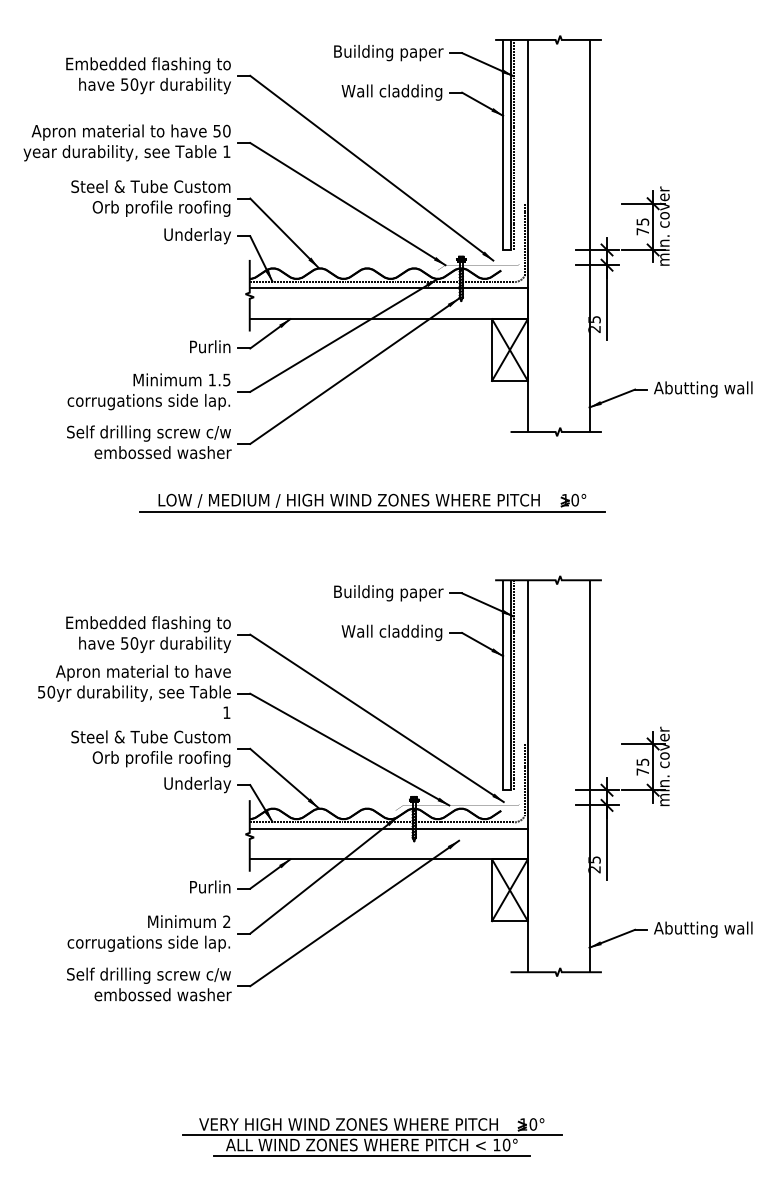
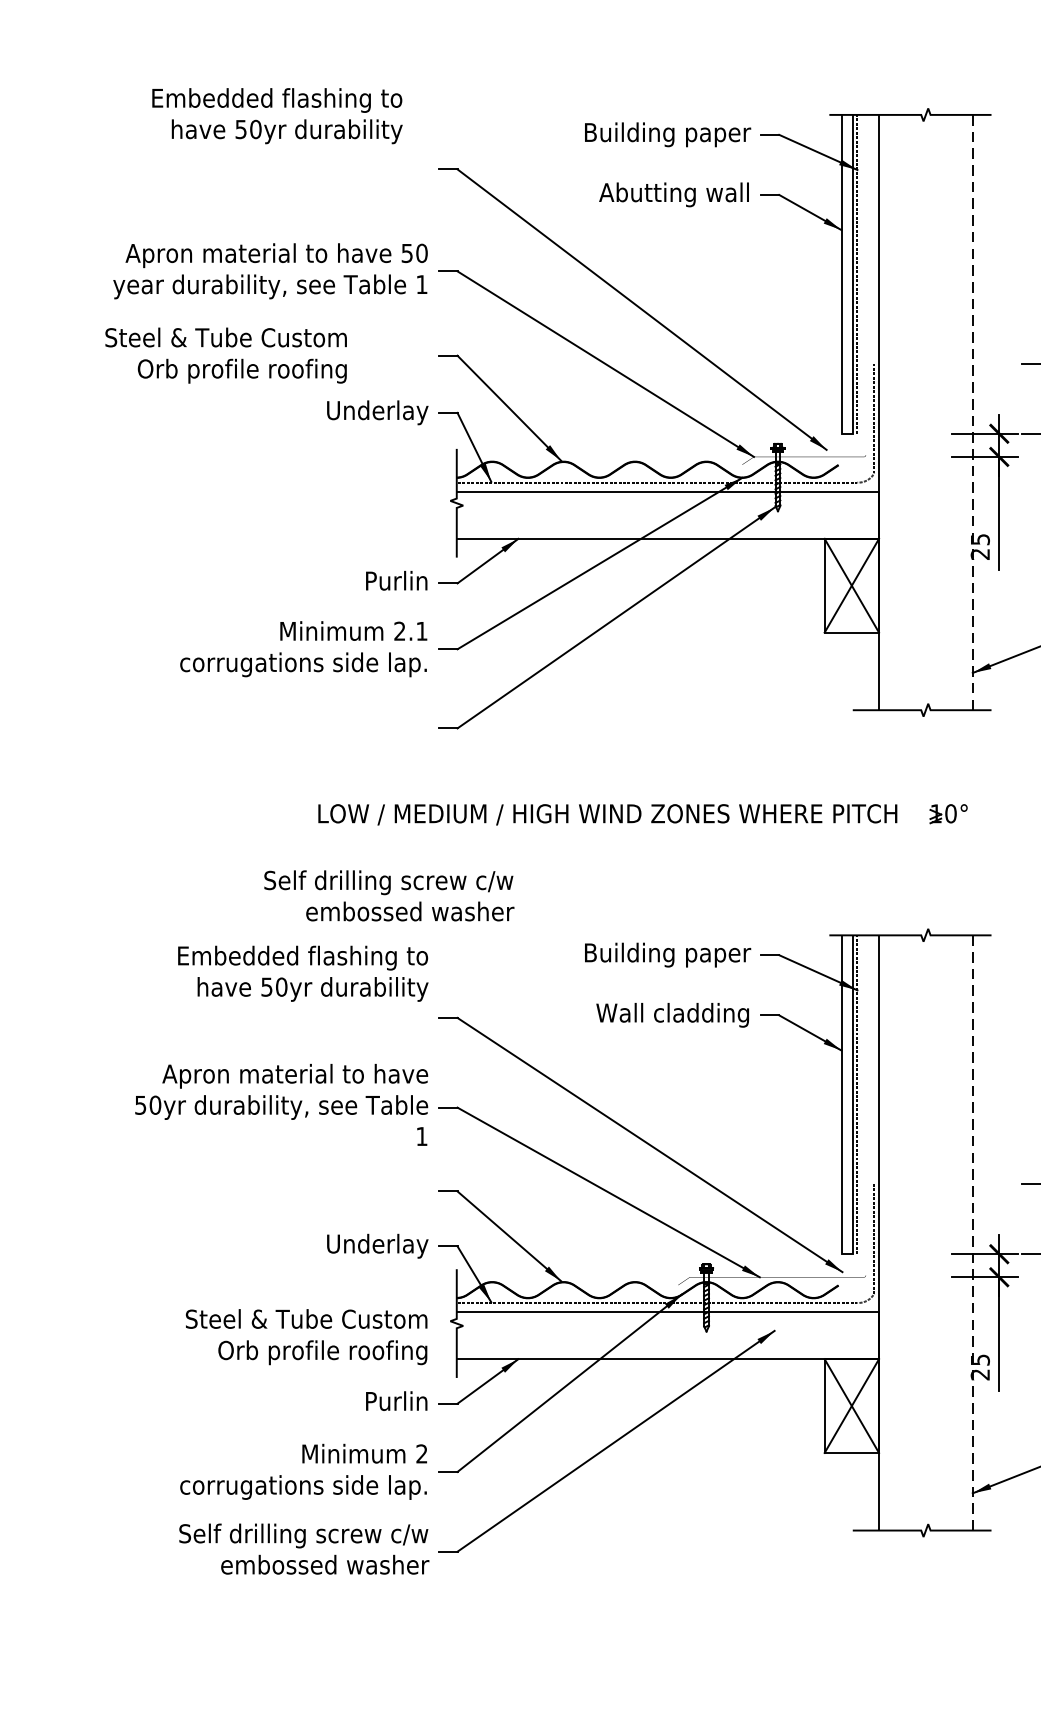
text: (148, 75) -> (277, 115), moved
text: (391, 92) -> (672, 194), Wall cladding -> Abutting wall
text: (150, 198) -> (225, 355), moved
line: (589, 236) -> (972, 413), solid -> dashed
text: (219, 379) -> (410, 630), 1.5 -> 2.1
text: (149, 441) -> (389, 894), moved
line: (372, 511) -> (643, 830), removed
text: (148, 634) -> (303, 973), moved
text: (150, 748) -> (306, 1336), moved
line: (589, 776) -> (972, 1233), solid -> dashed

